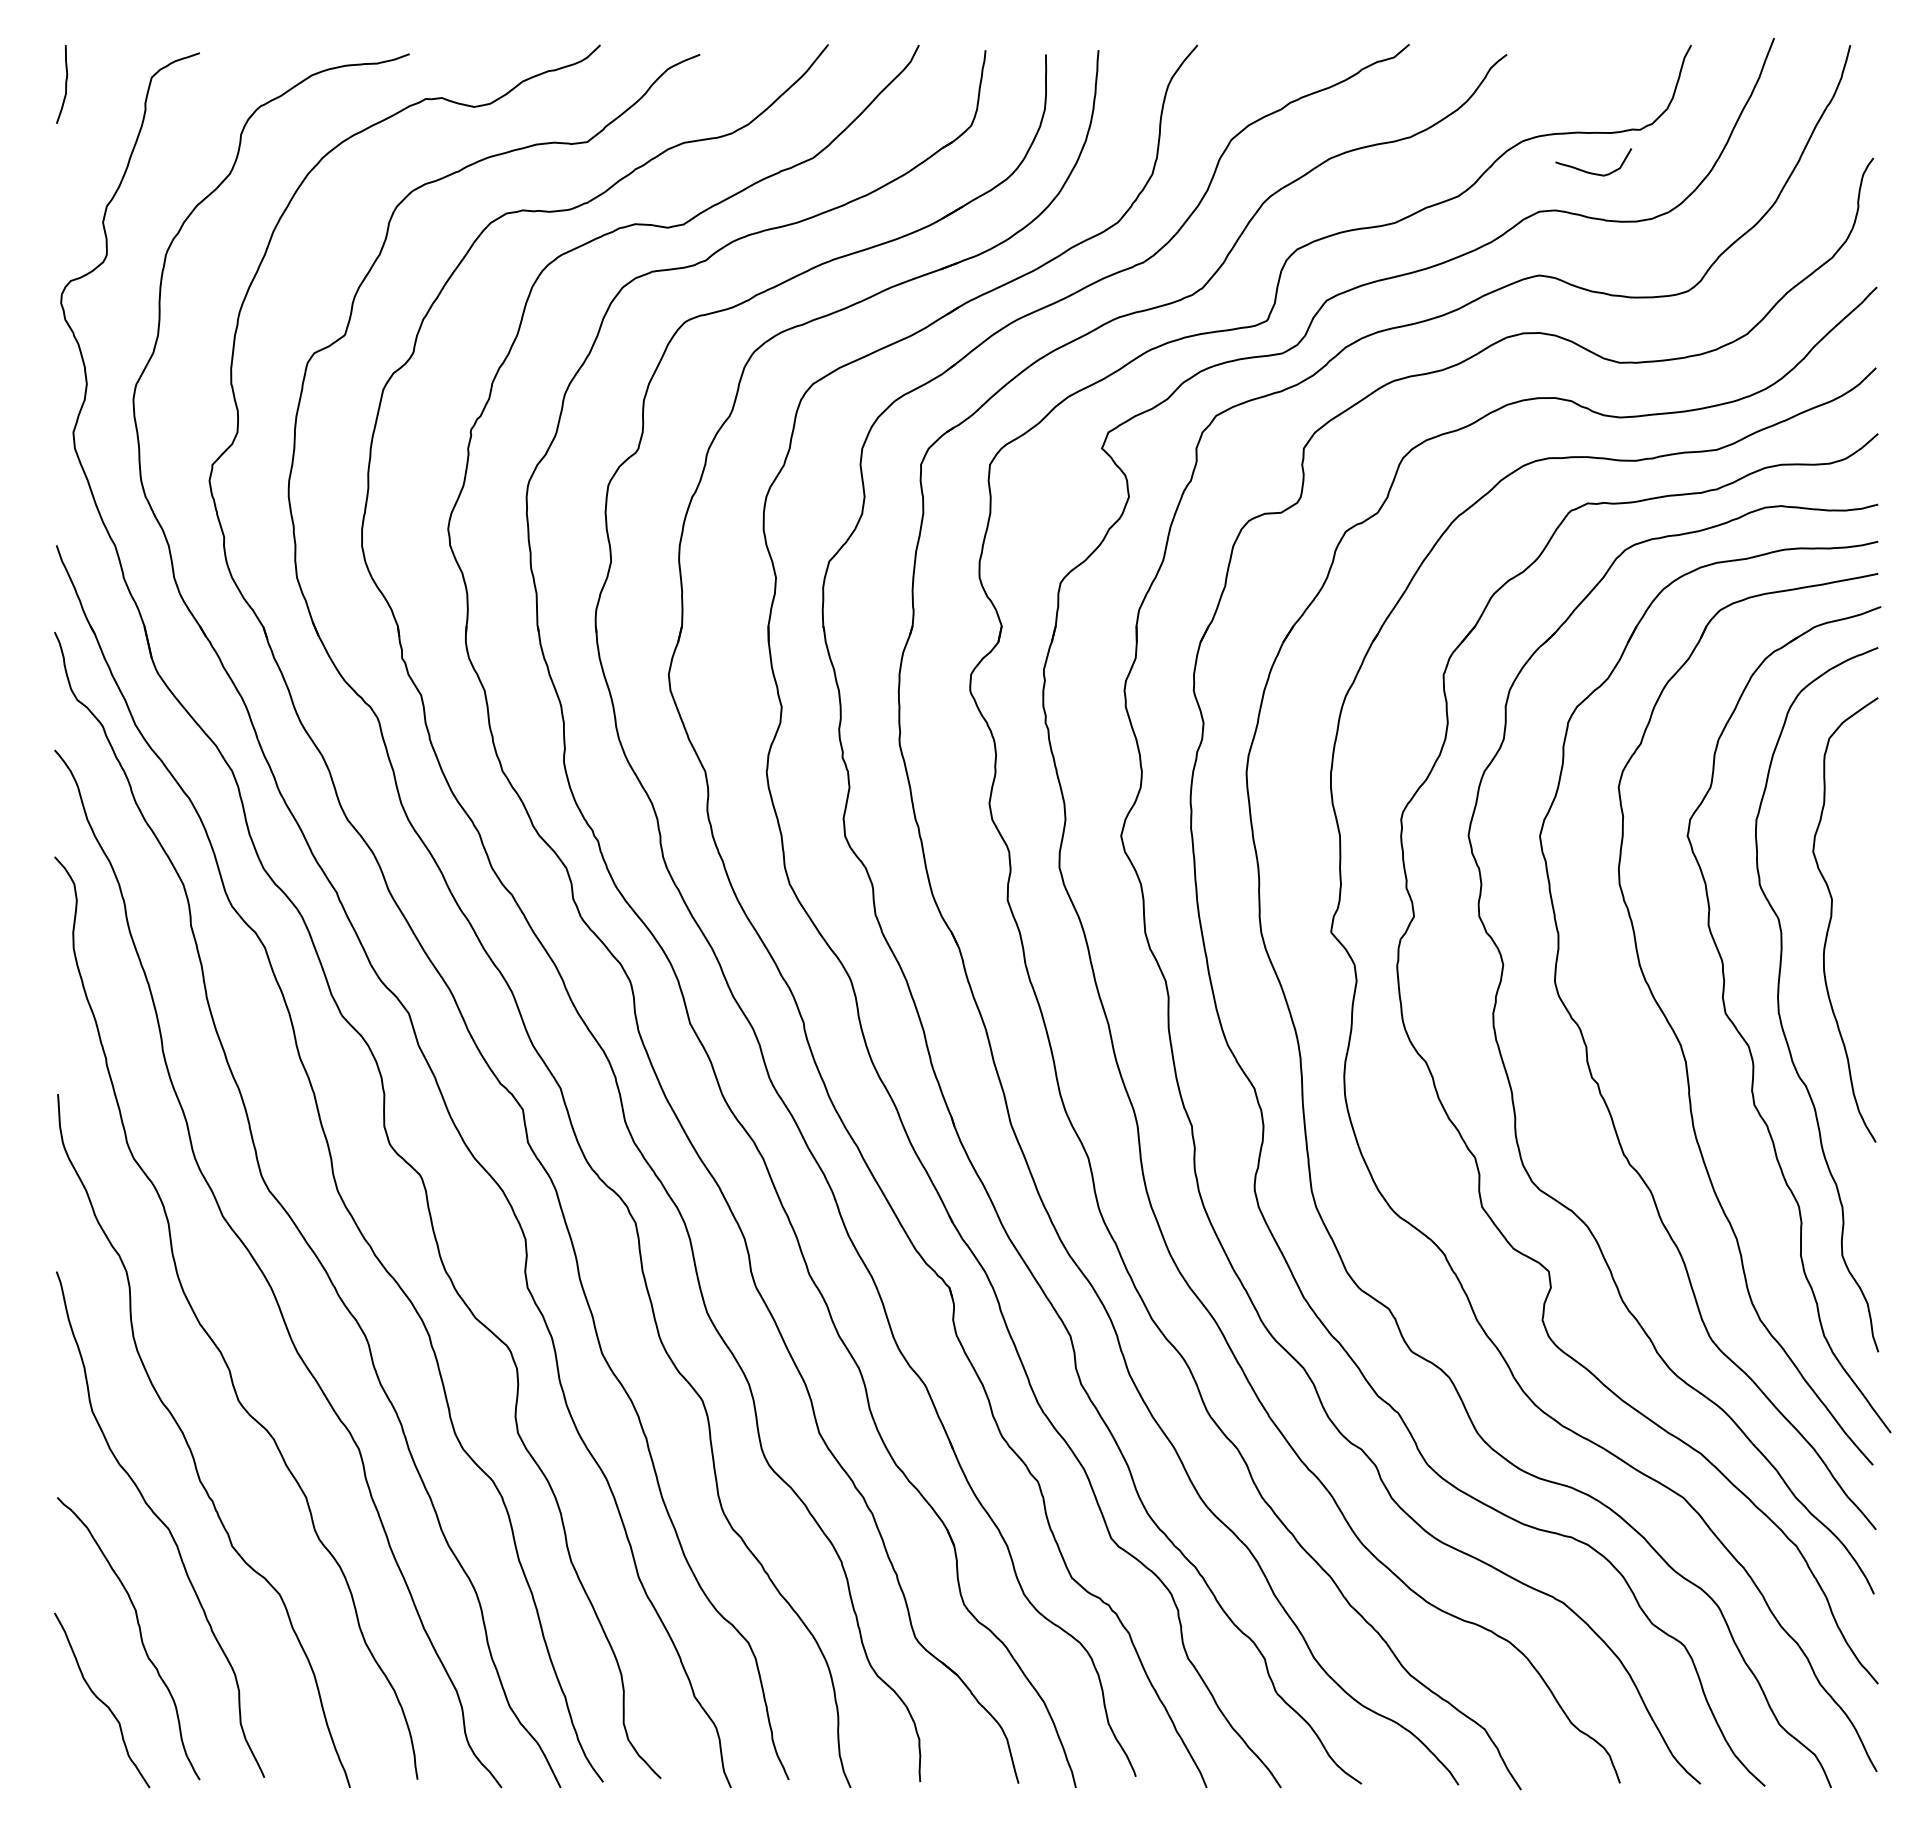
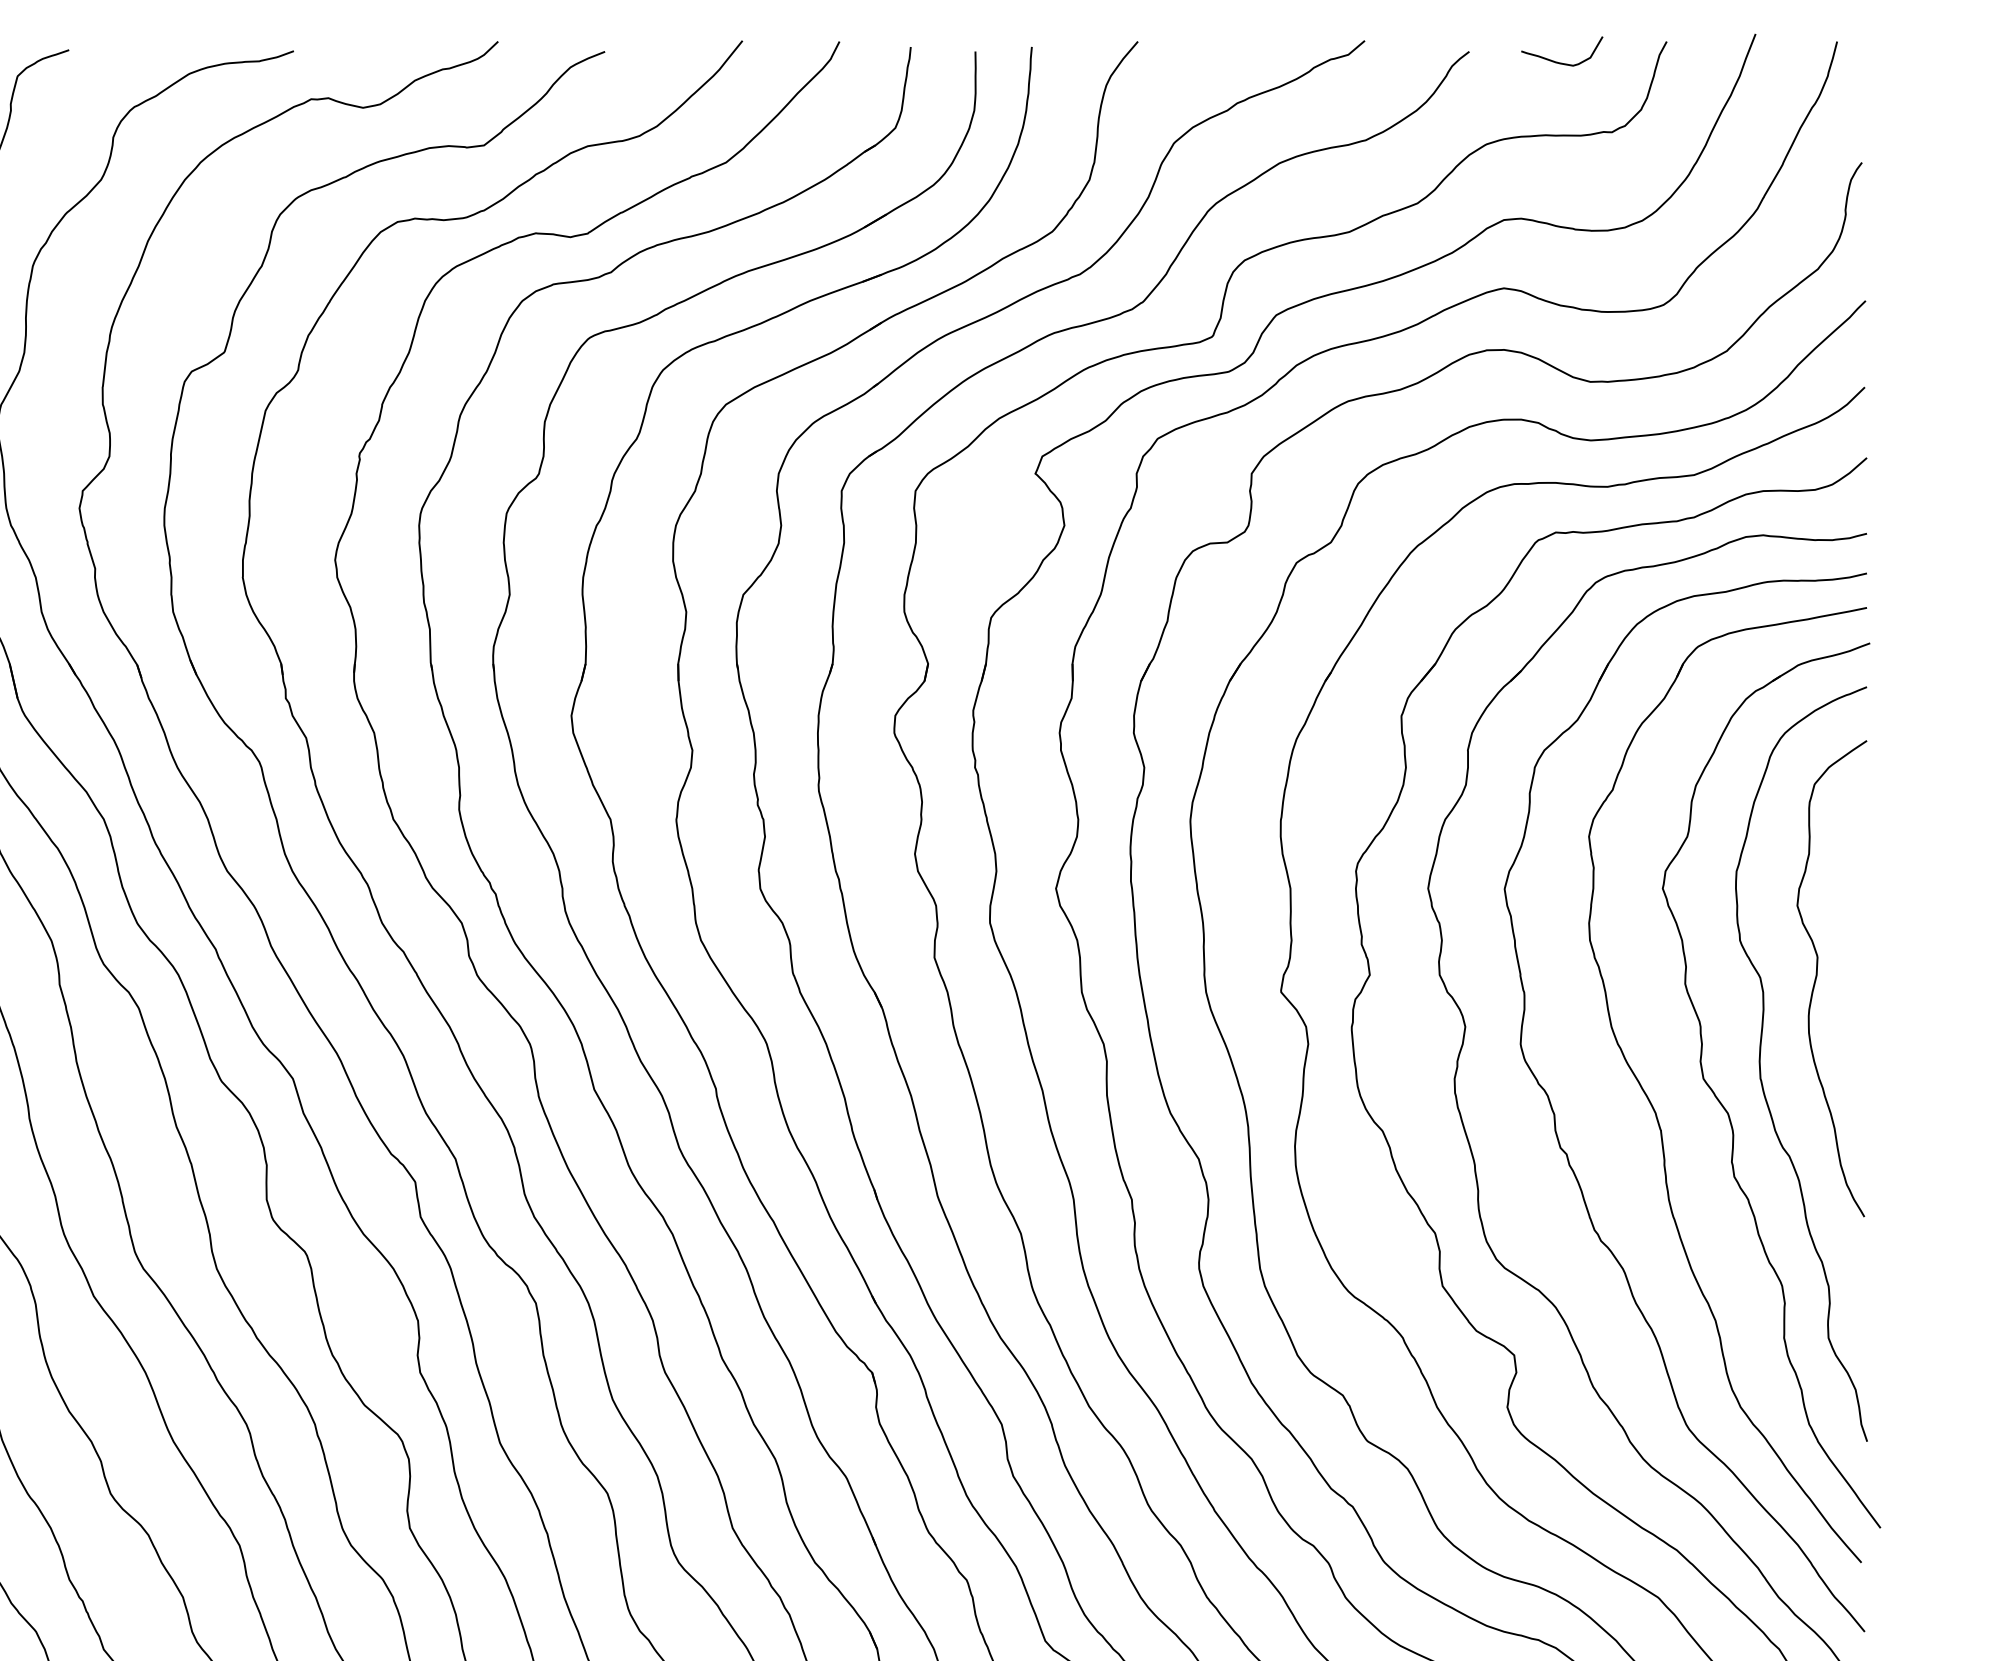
curve: (1592, 172) -> (1560, 62), moved

